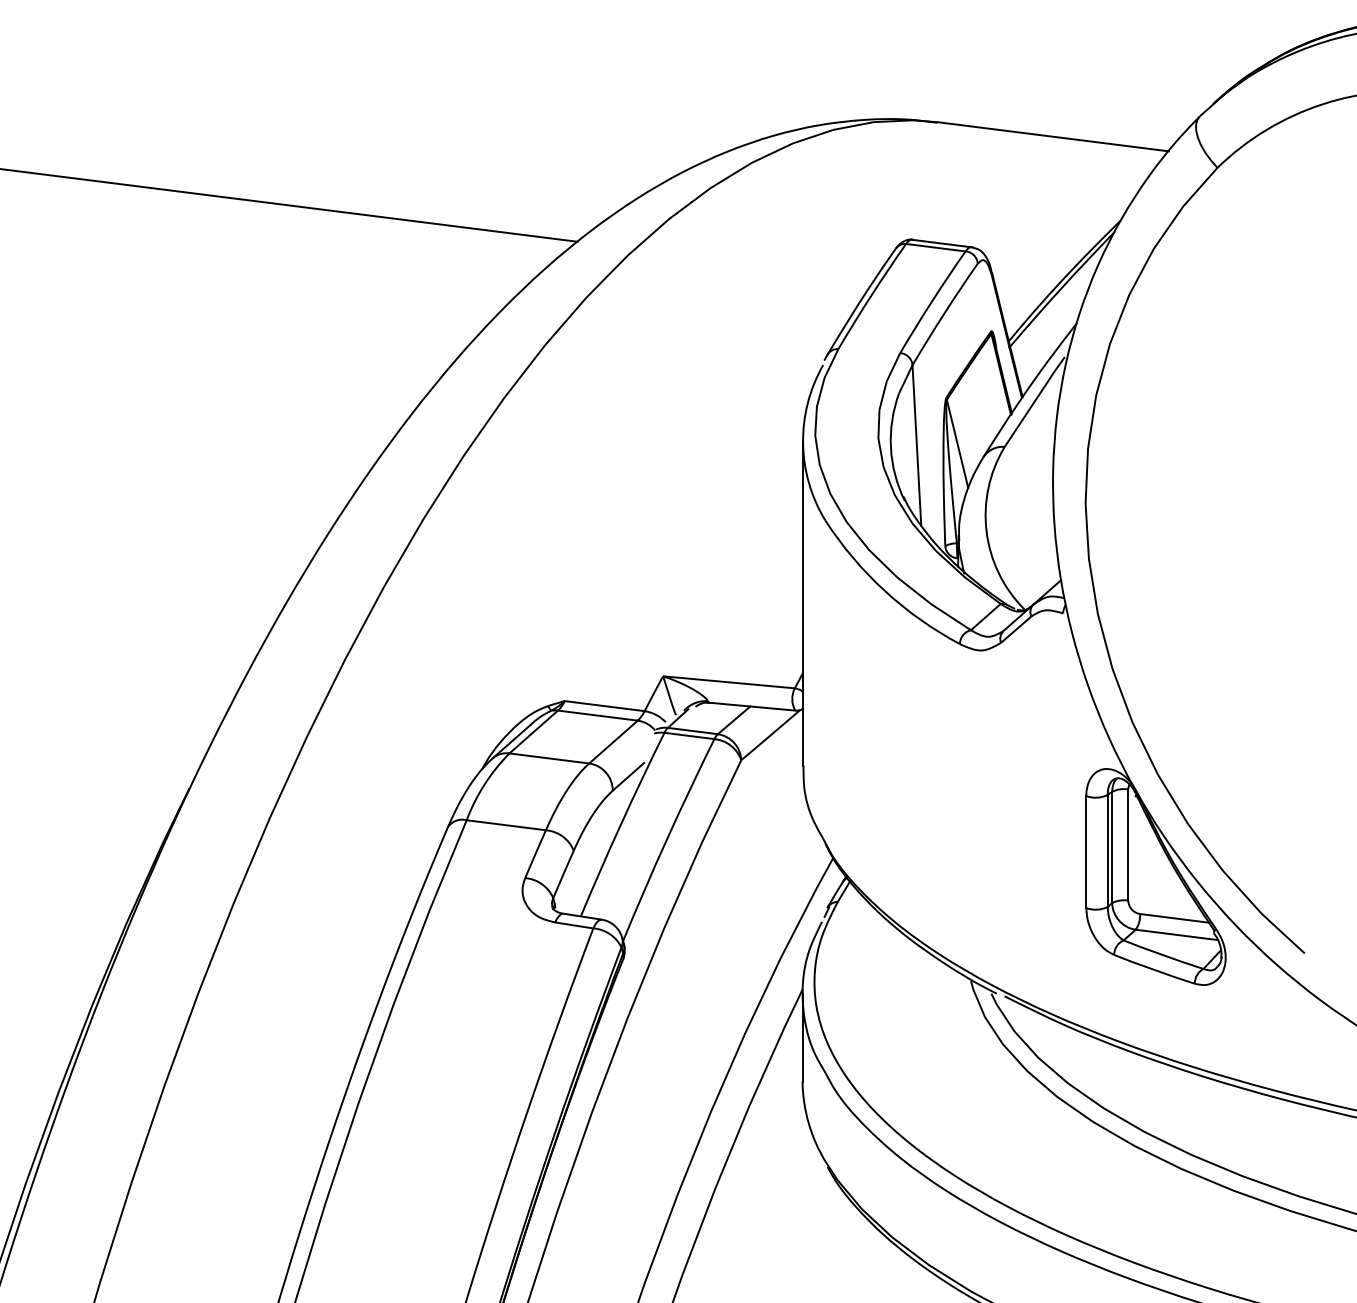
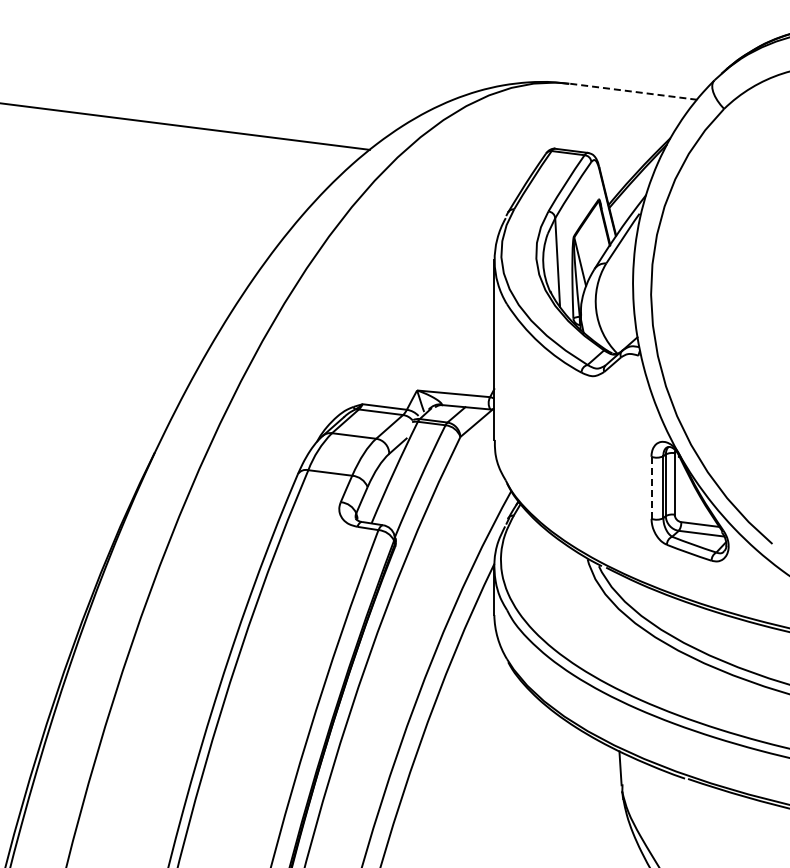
line: (1052, 136) -> (632, 91), solid -> dashed
line: (1086, 851) -> (651, 487), solid -> dashed

